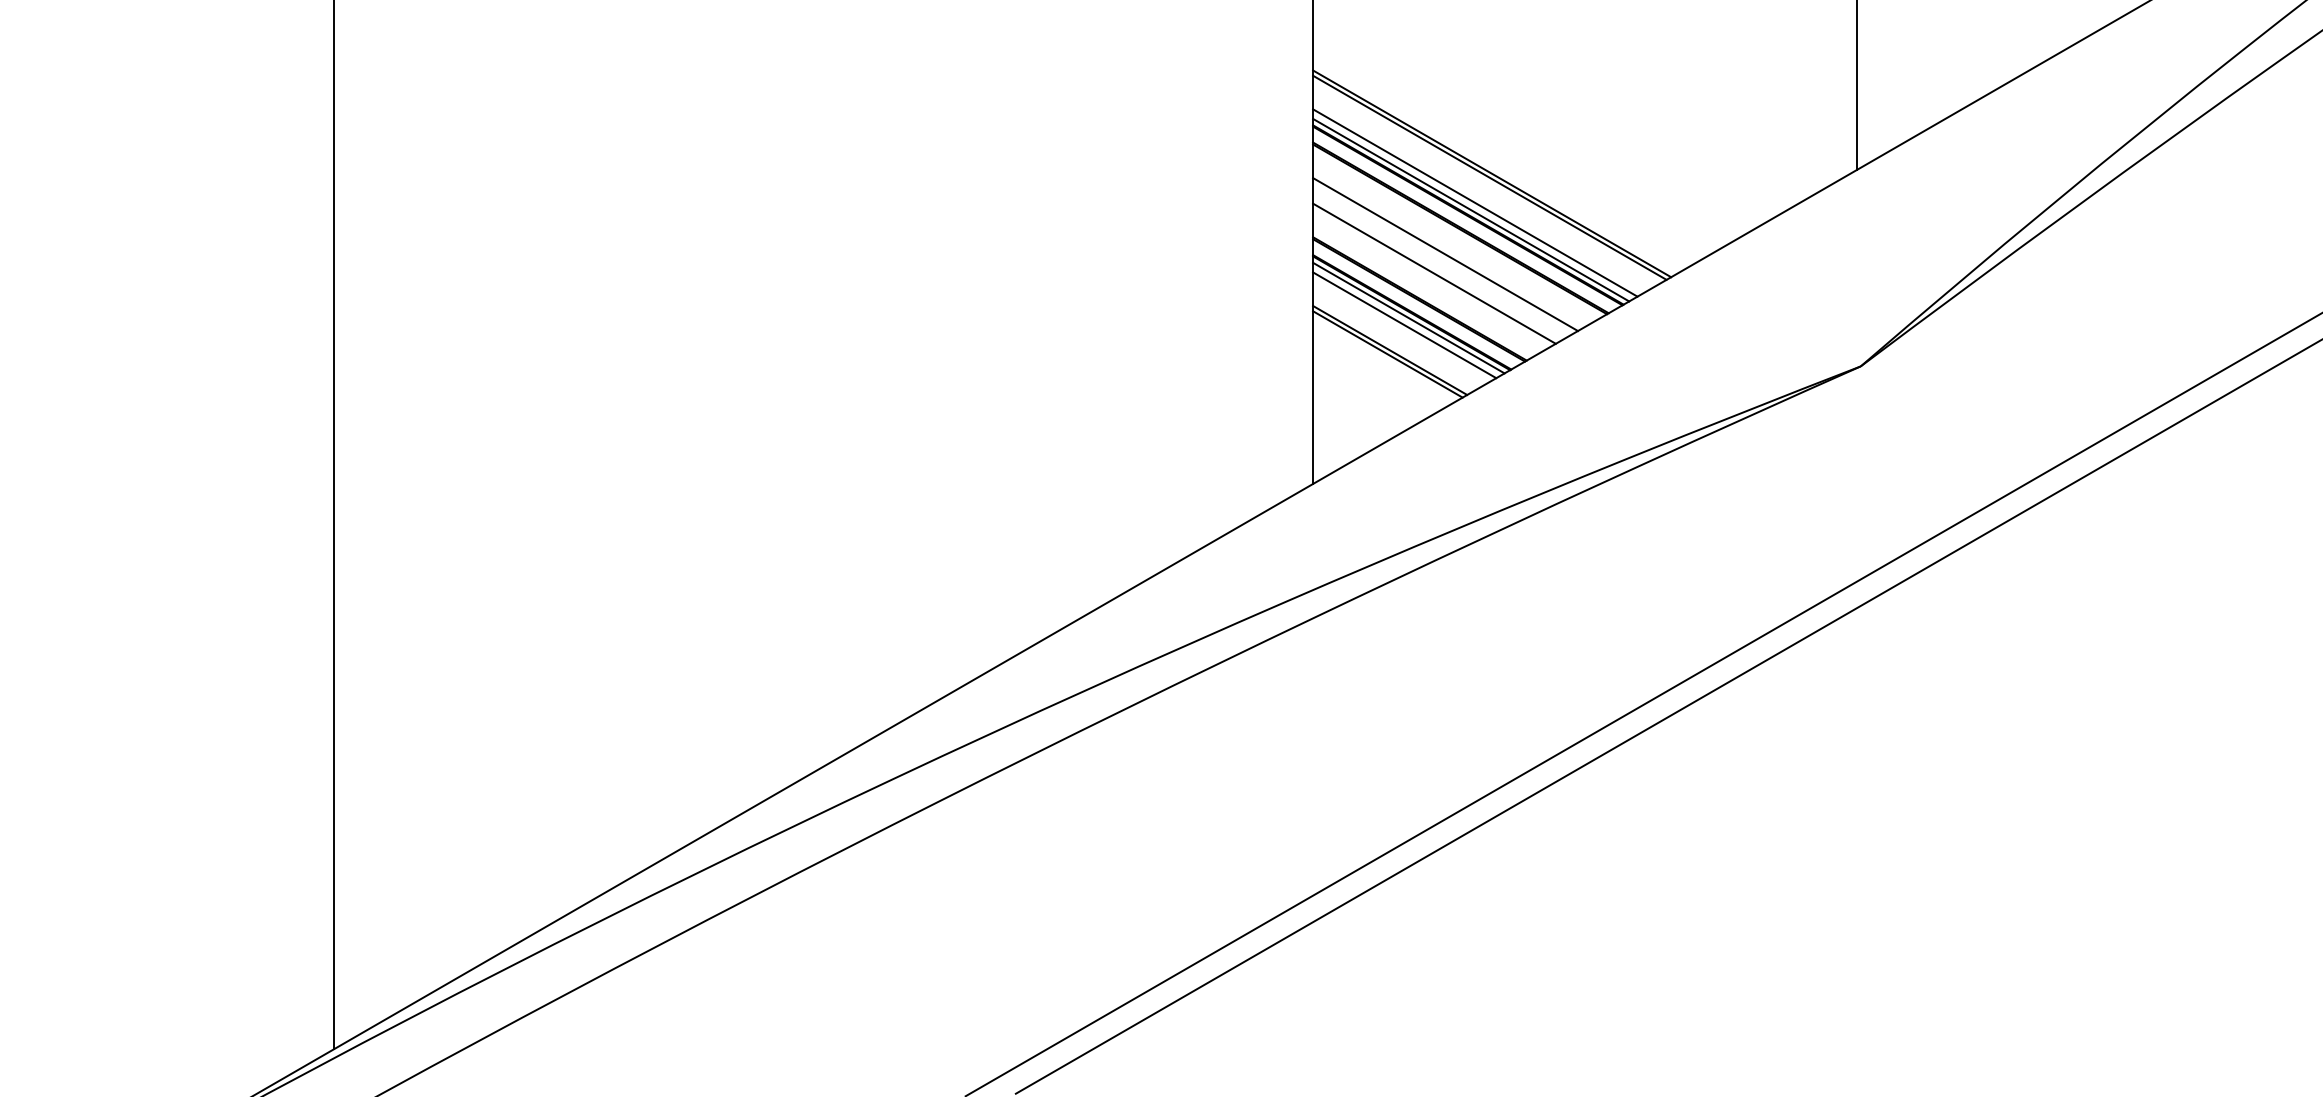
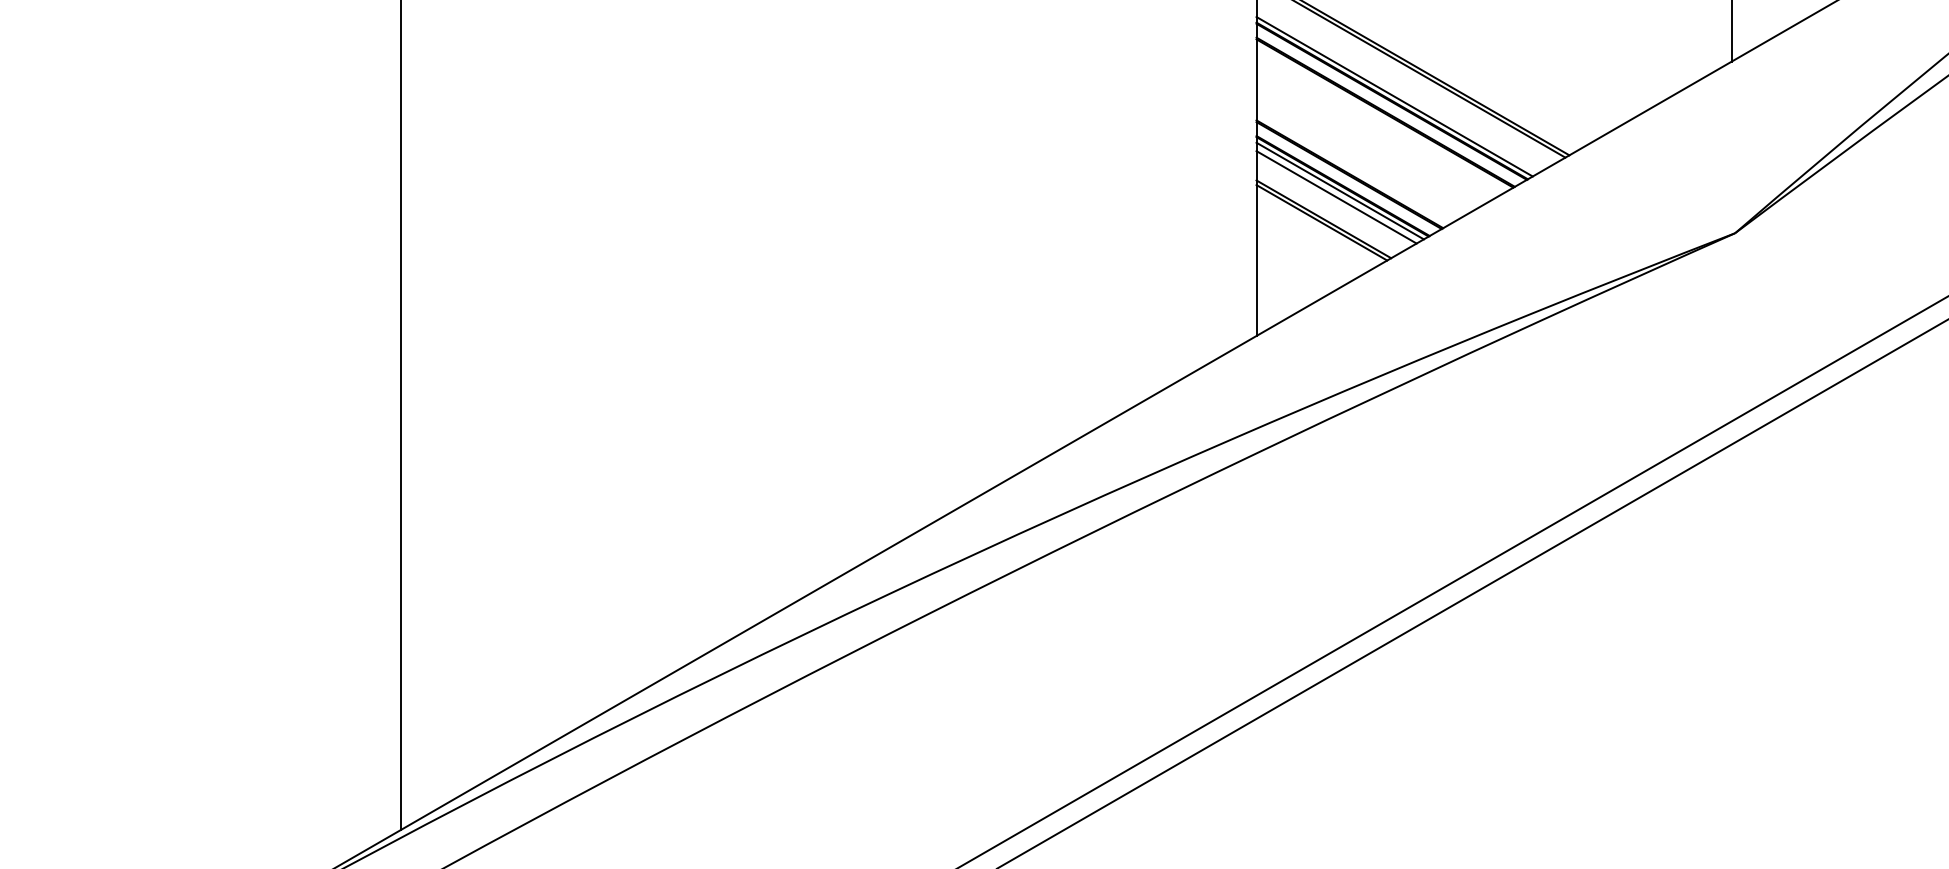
line: (1475, 202) -> (1398, 90), removed
line: (1445, 254) -> (1372, 135), removed
line: (1434, 273) -> (1362, 152), removed

